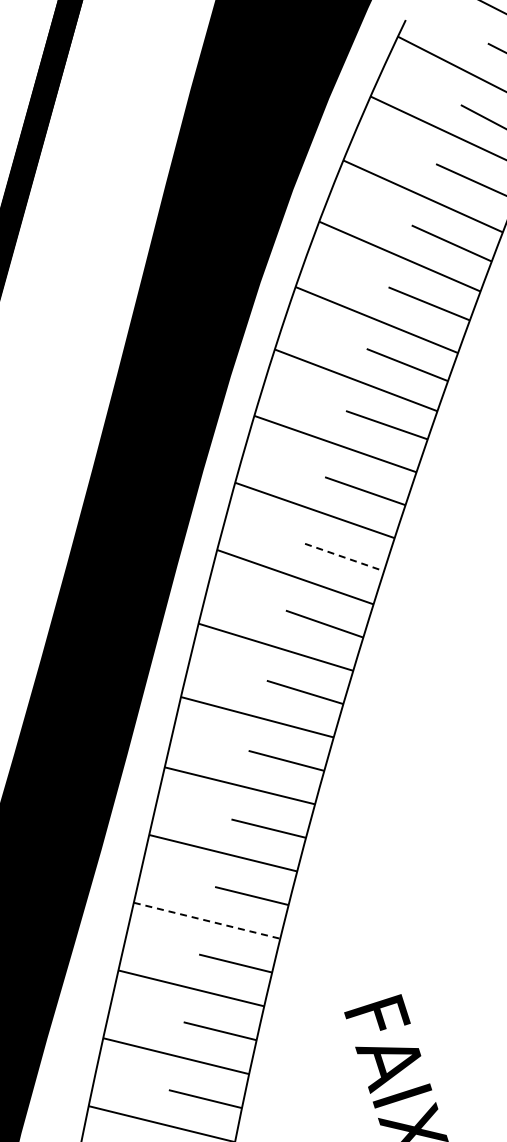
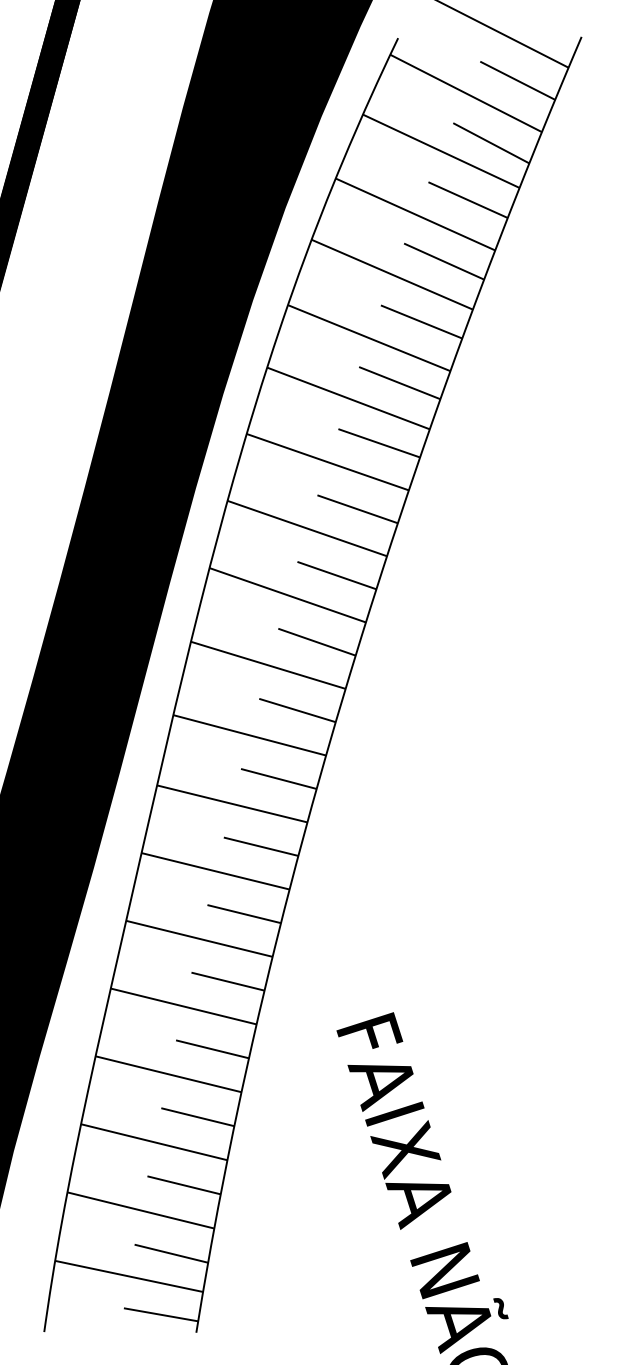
line: (344, 557) -> (336, 575), dashed -> solid
line: (207, 920) -> (199, 938), dashed -> solid

